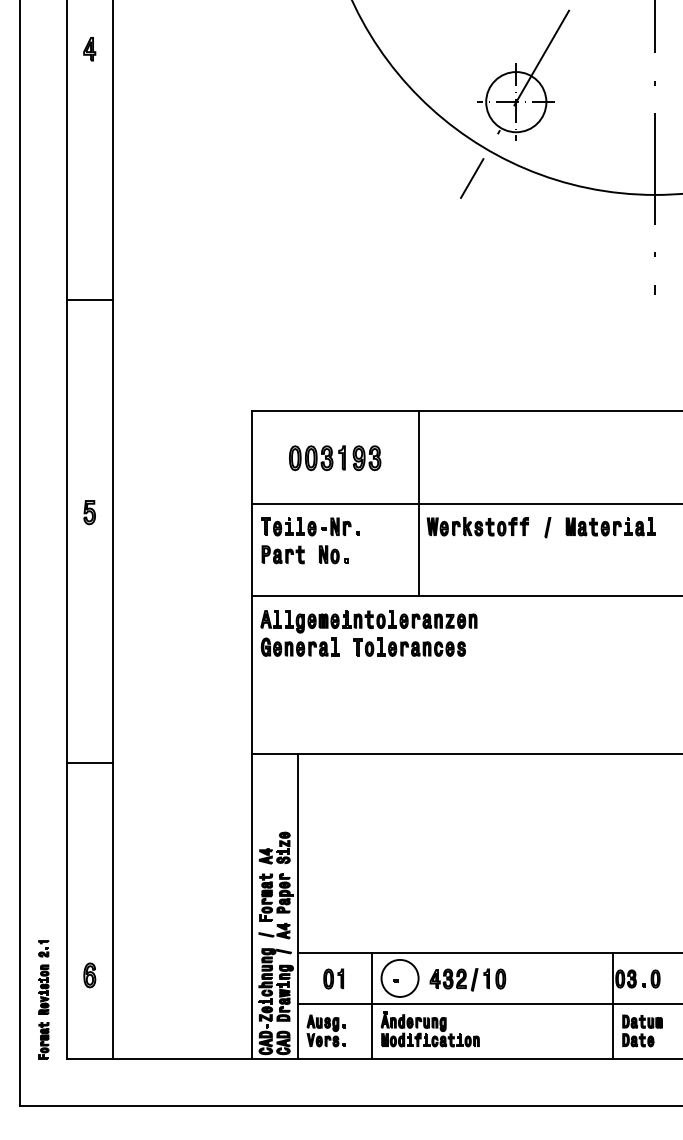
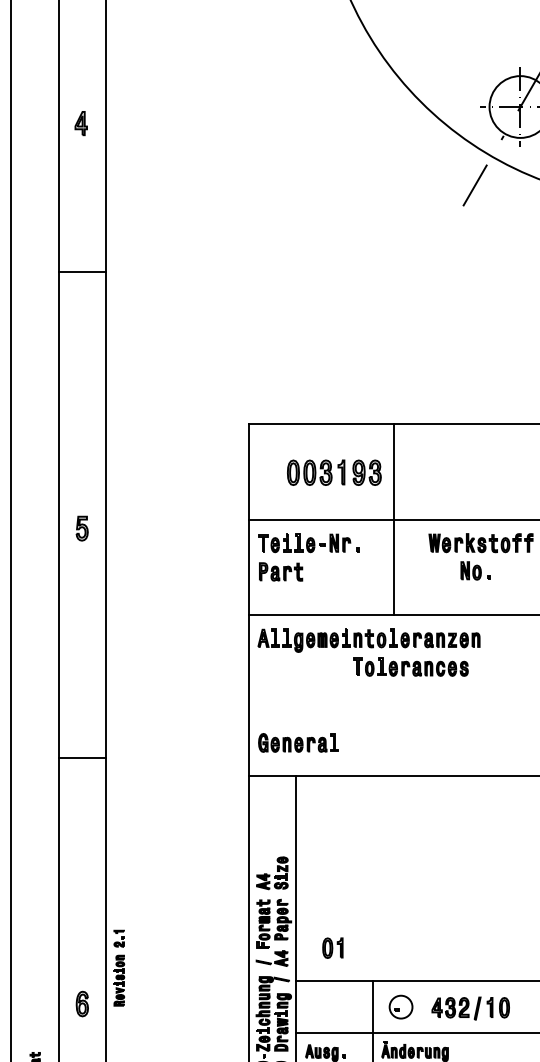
part: (89, 49) -> (81, 123), moved
line: (89, 299) -> (82, 271), moved
line: (418, 503) -> (394, 519), moved
part: (333, 554) -> (475, 570), moved
part: (299, 646) -> (297, 742), moved
line: (89, 763) -> (82, 758), moved
part: (43, 977) -> (119, 968), moved
circle: (399, 977) -> (400, 1006), size x0.6
part: (333, 978) -> (332, 947), moved

